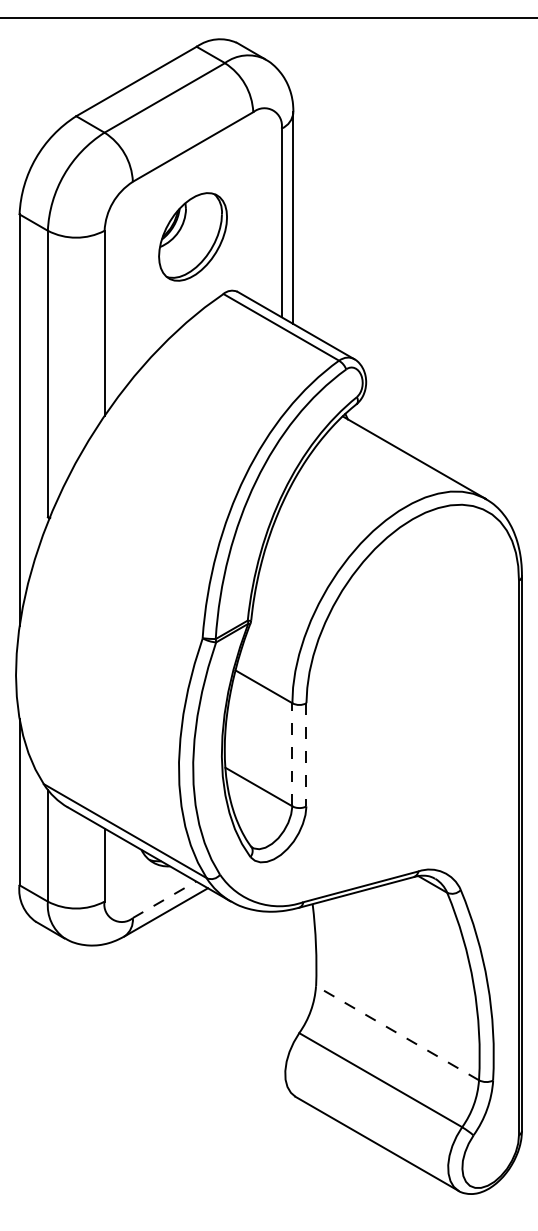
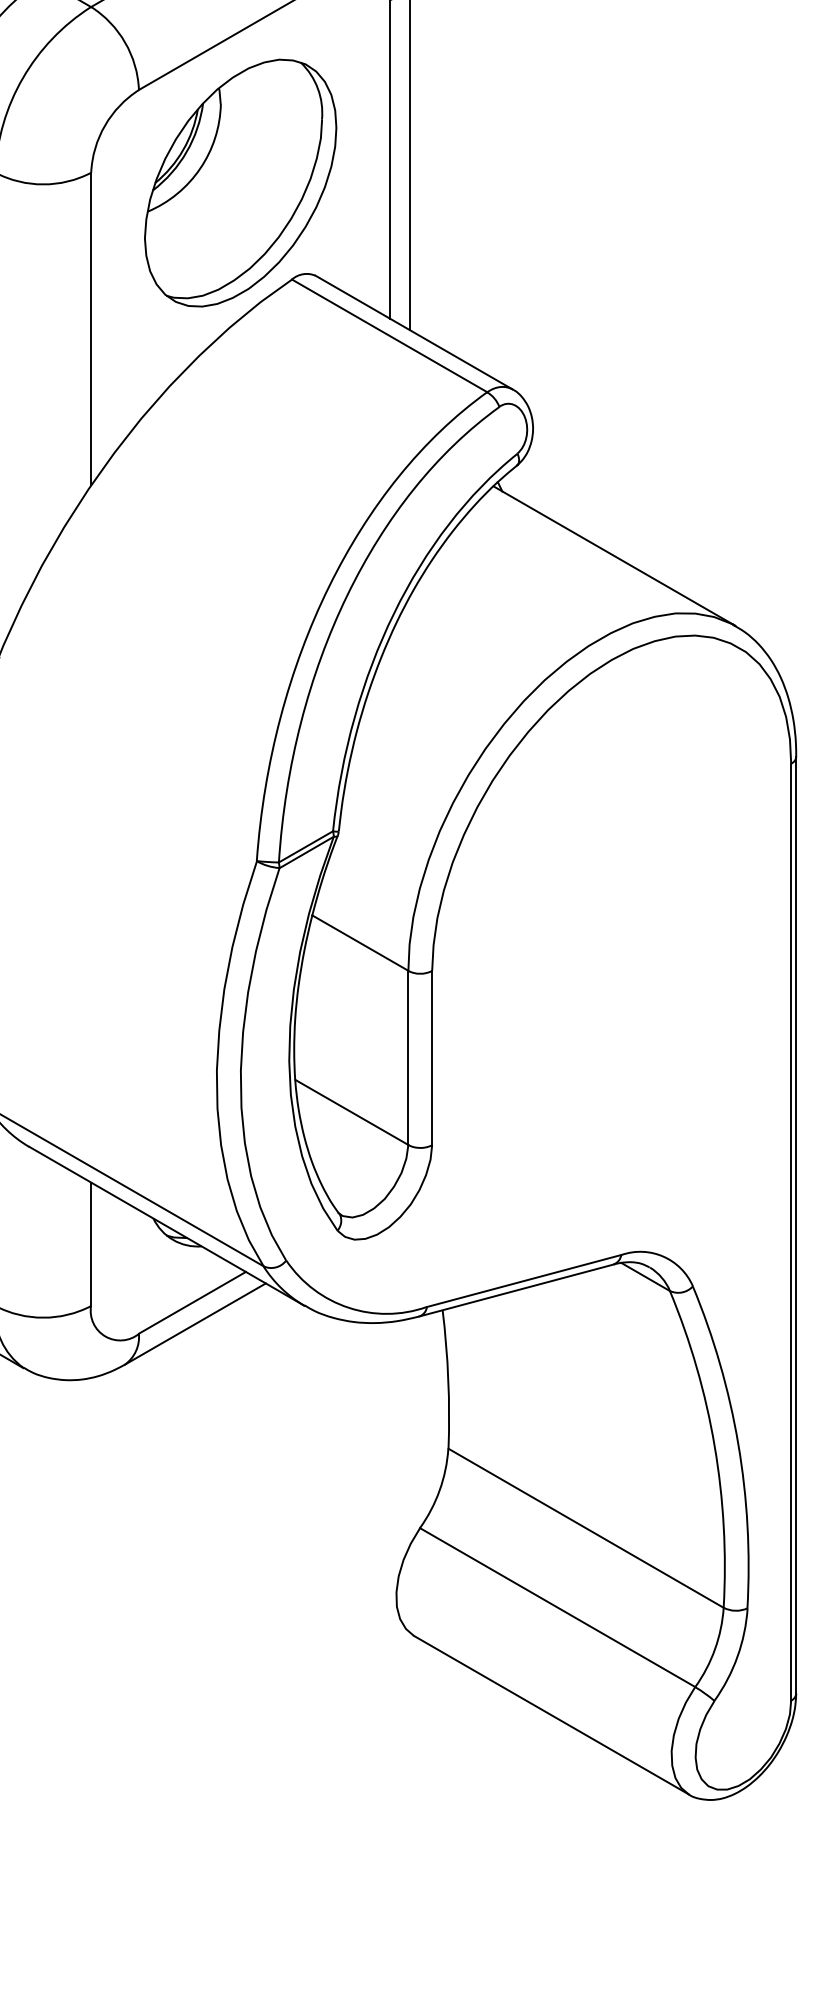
part: (192, 236) -> (239, 182), size x1.67
line: (292, 754) -> (408, 1057), dashed -> solid
line: (306, 754) -> (432, 1057), dashed -> solid
line: (164, 899) -> (192, 1302), dashed -> solid
line: (397, 1032) -> (585, 1527), dashed -> solid

